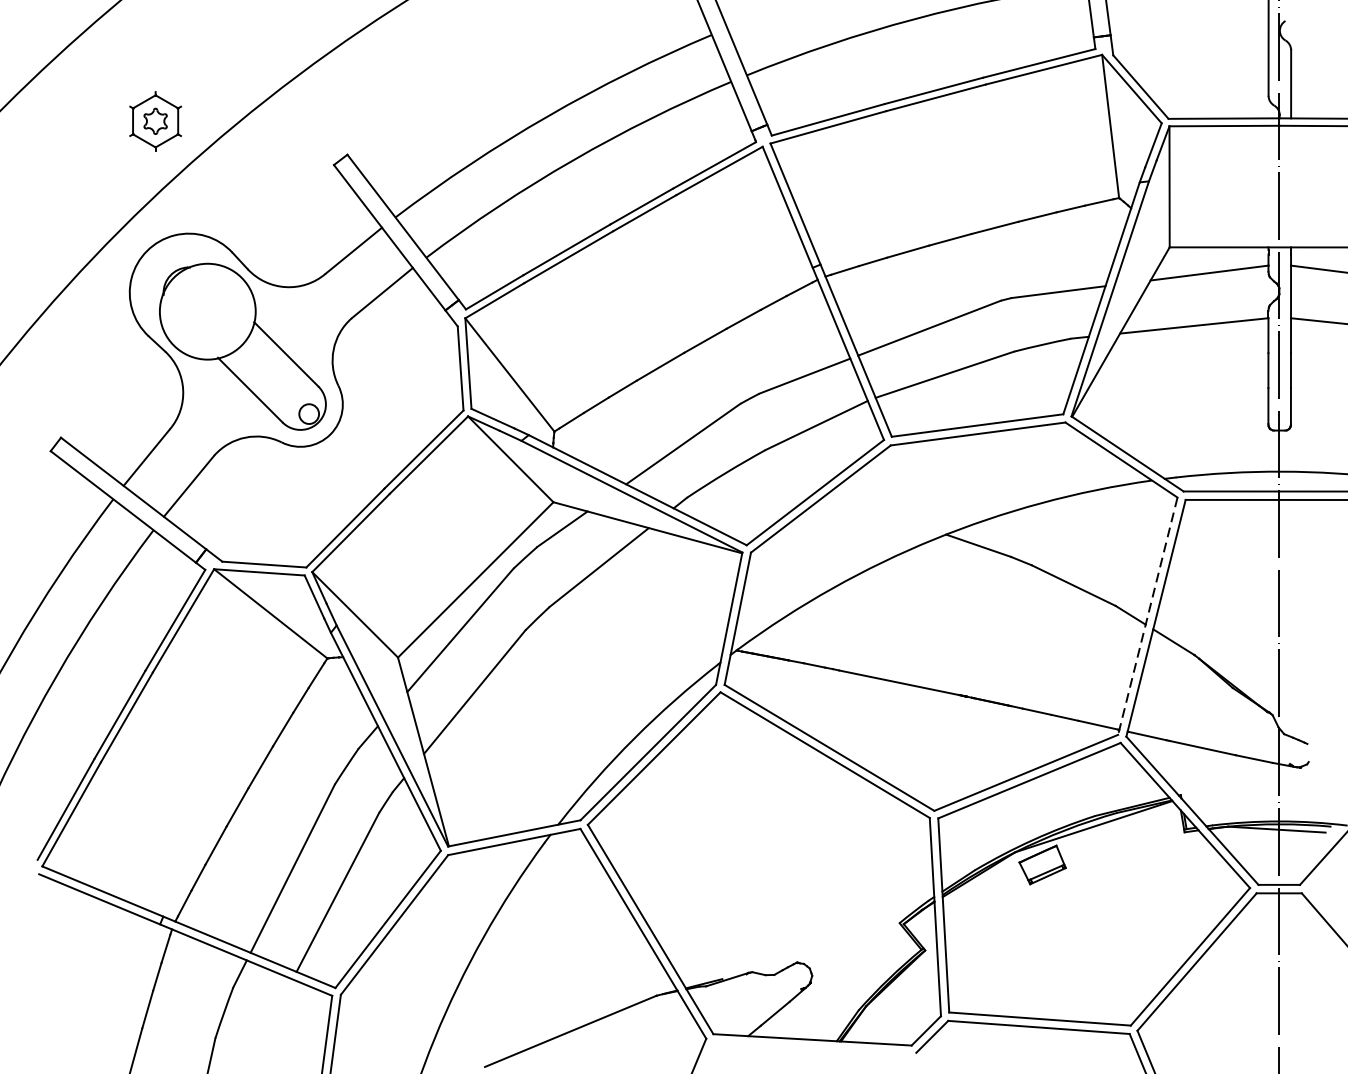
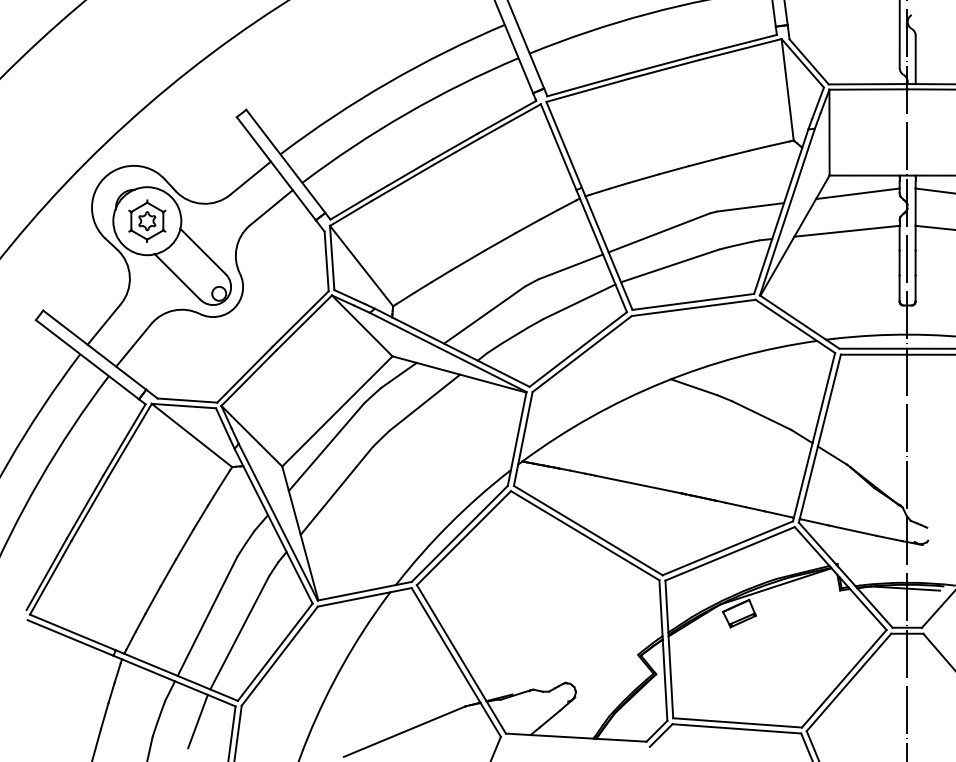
part: (155, 120) -> (147, 220), moved
line: (1148, 616) -> (814, 437), dashed -> solid
line: (278, 1017) -> (197, 721), added

